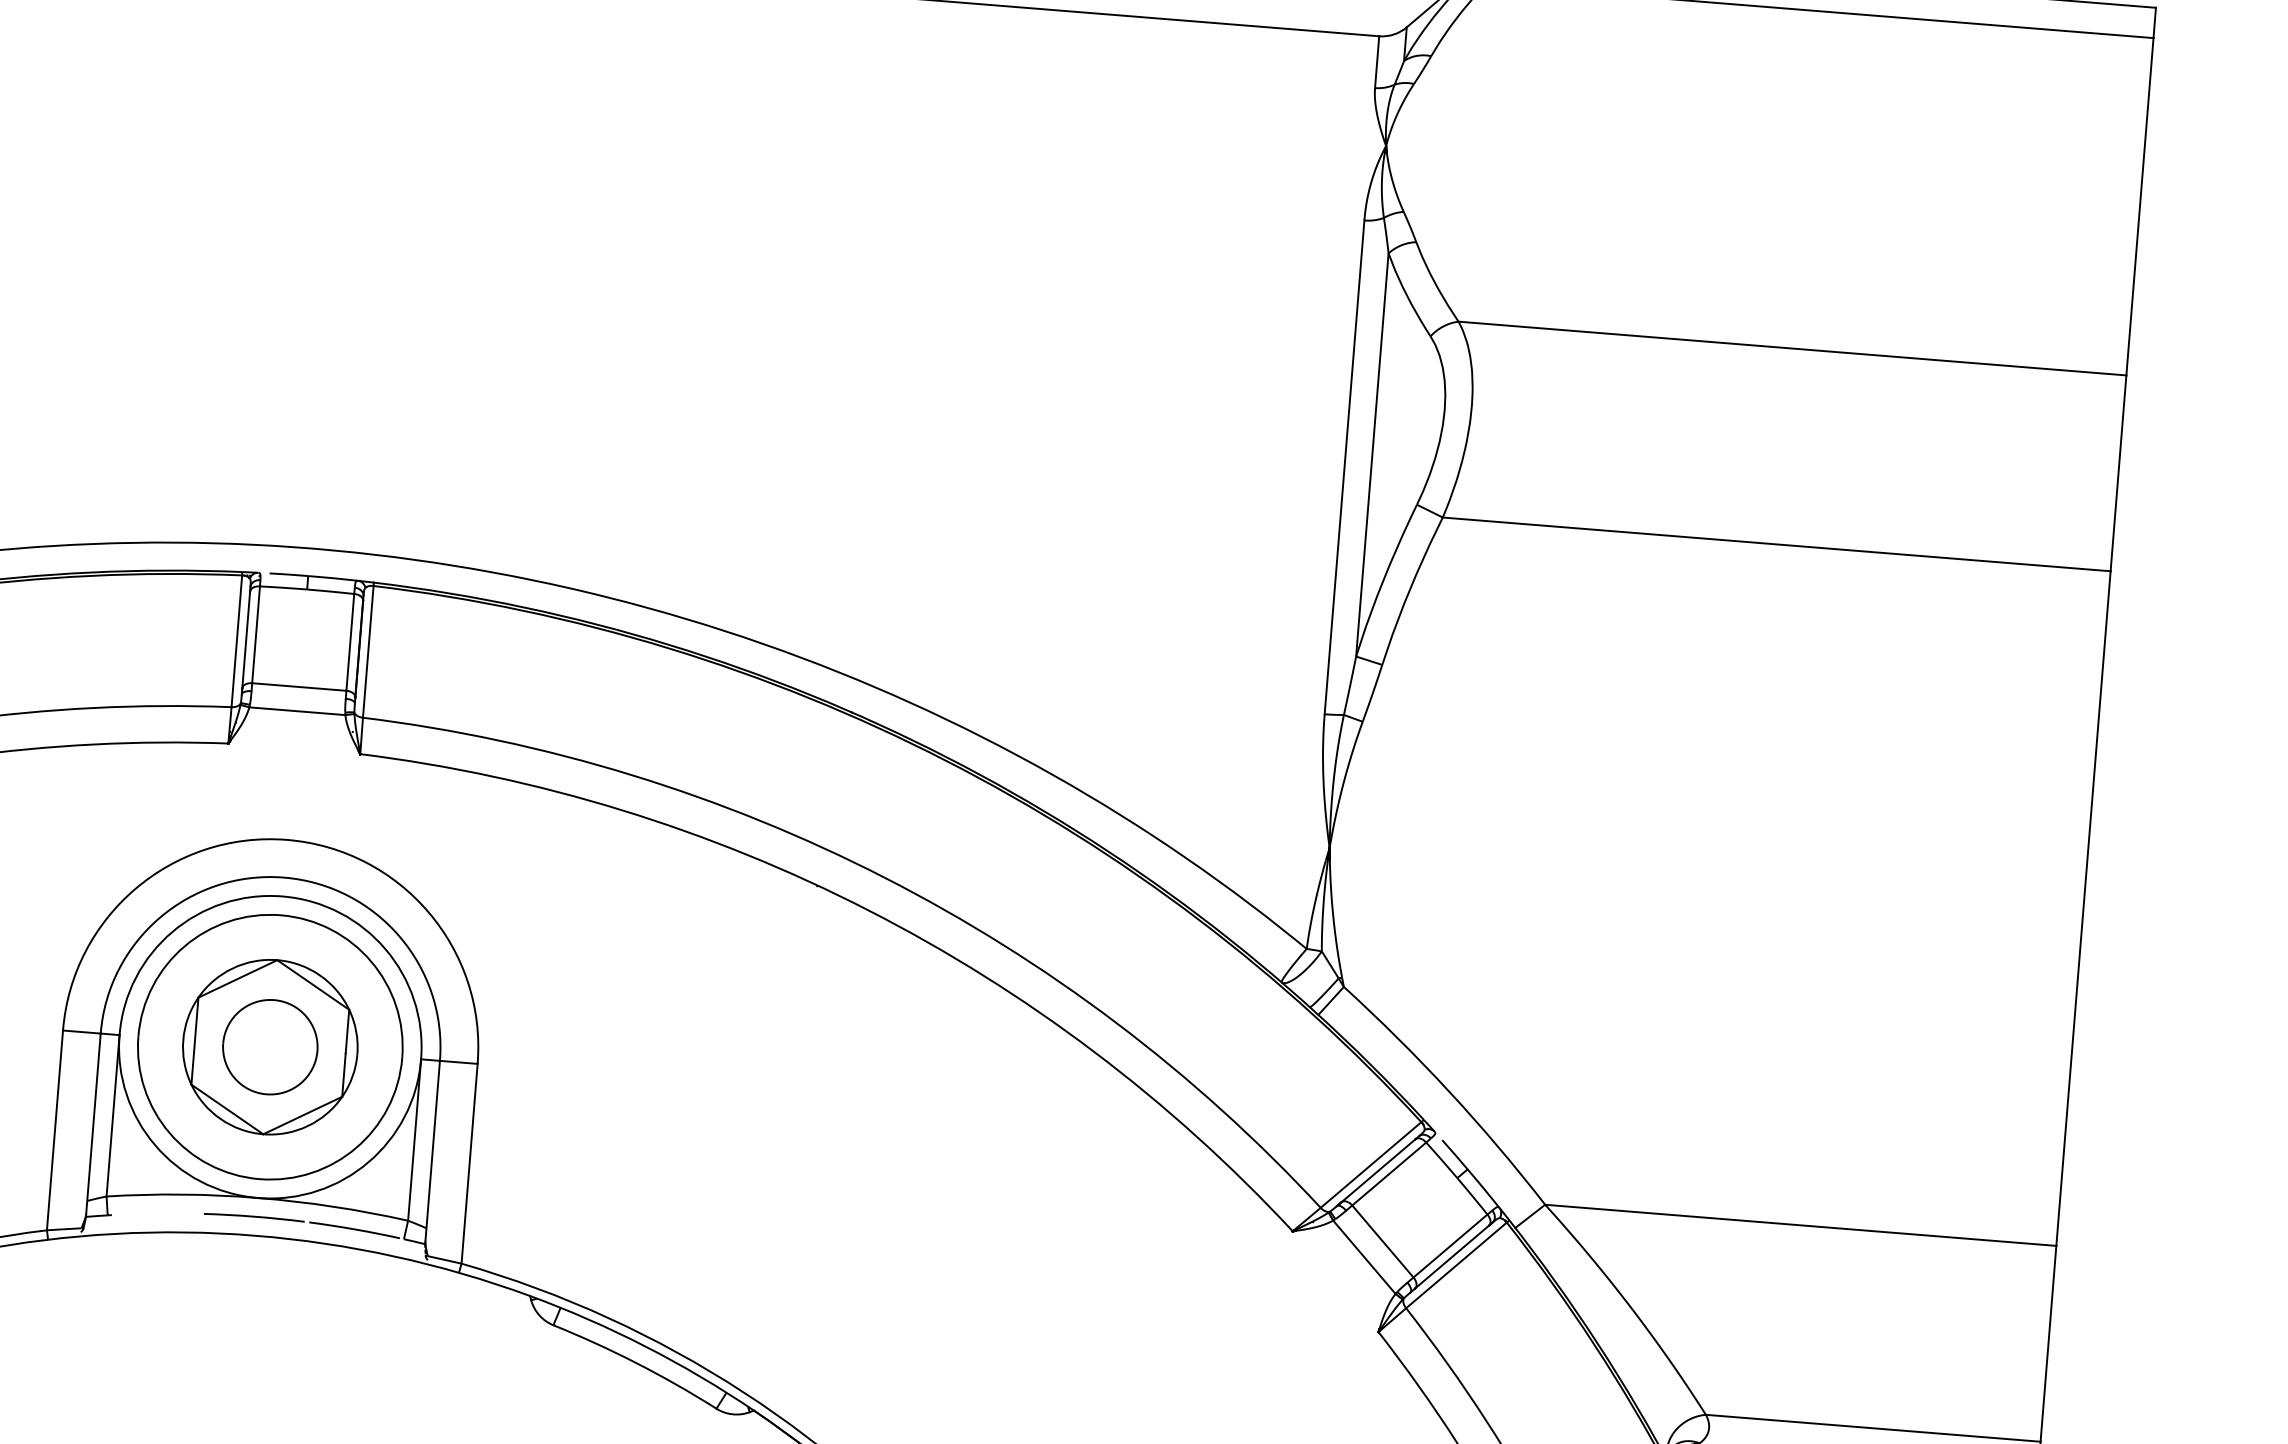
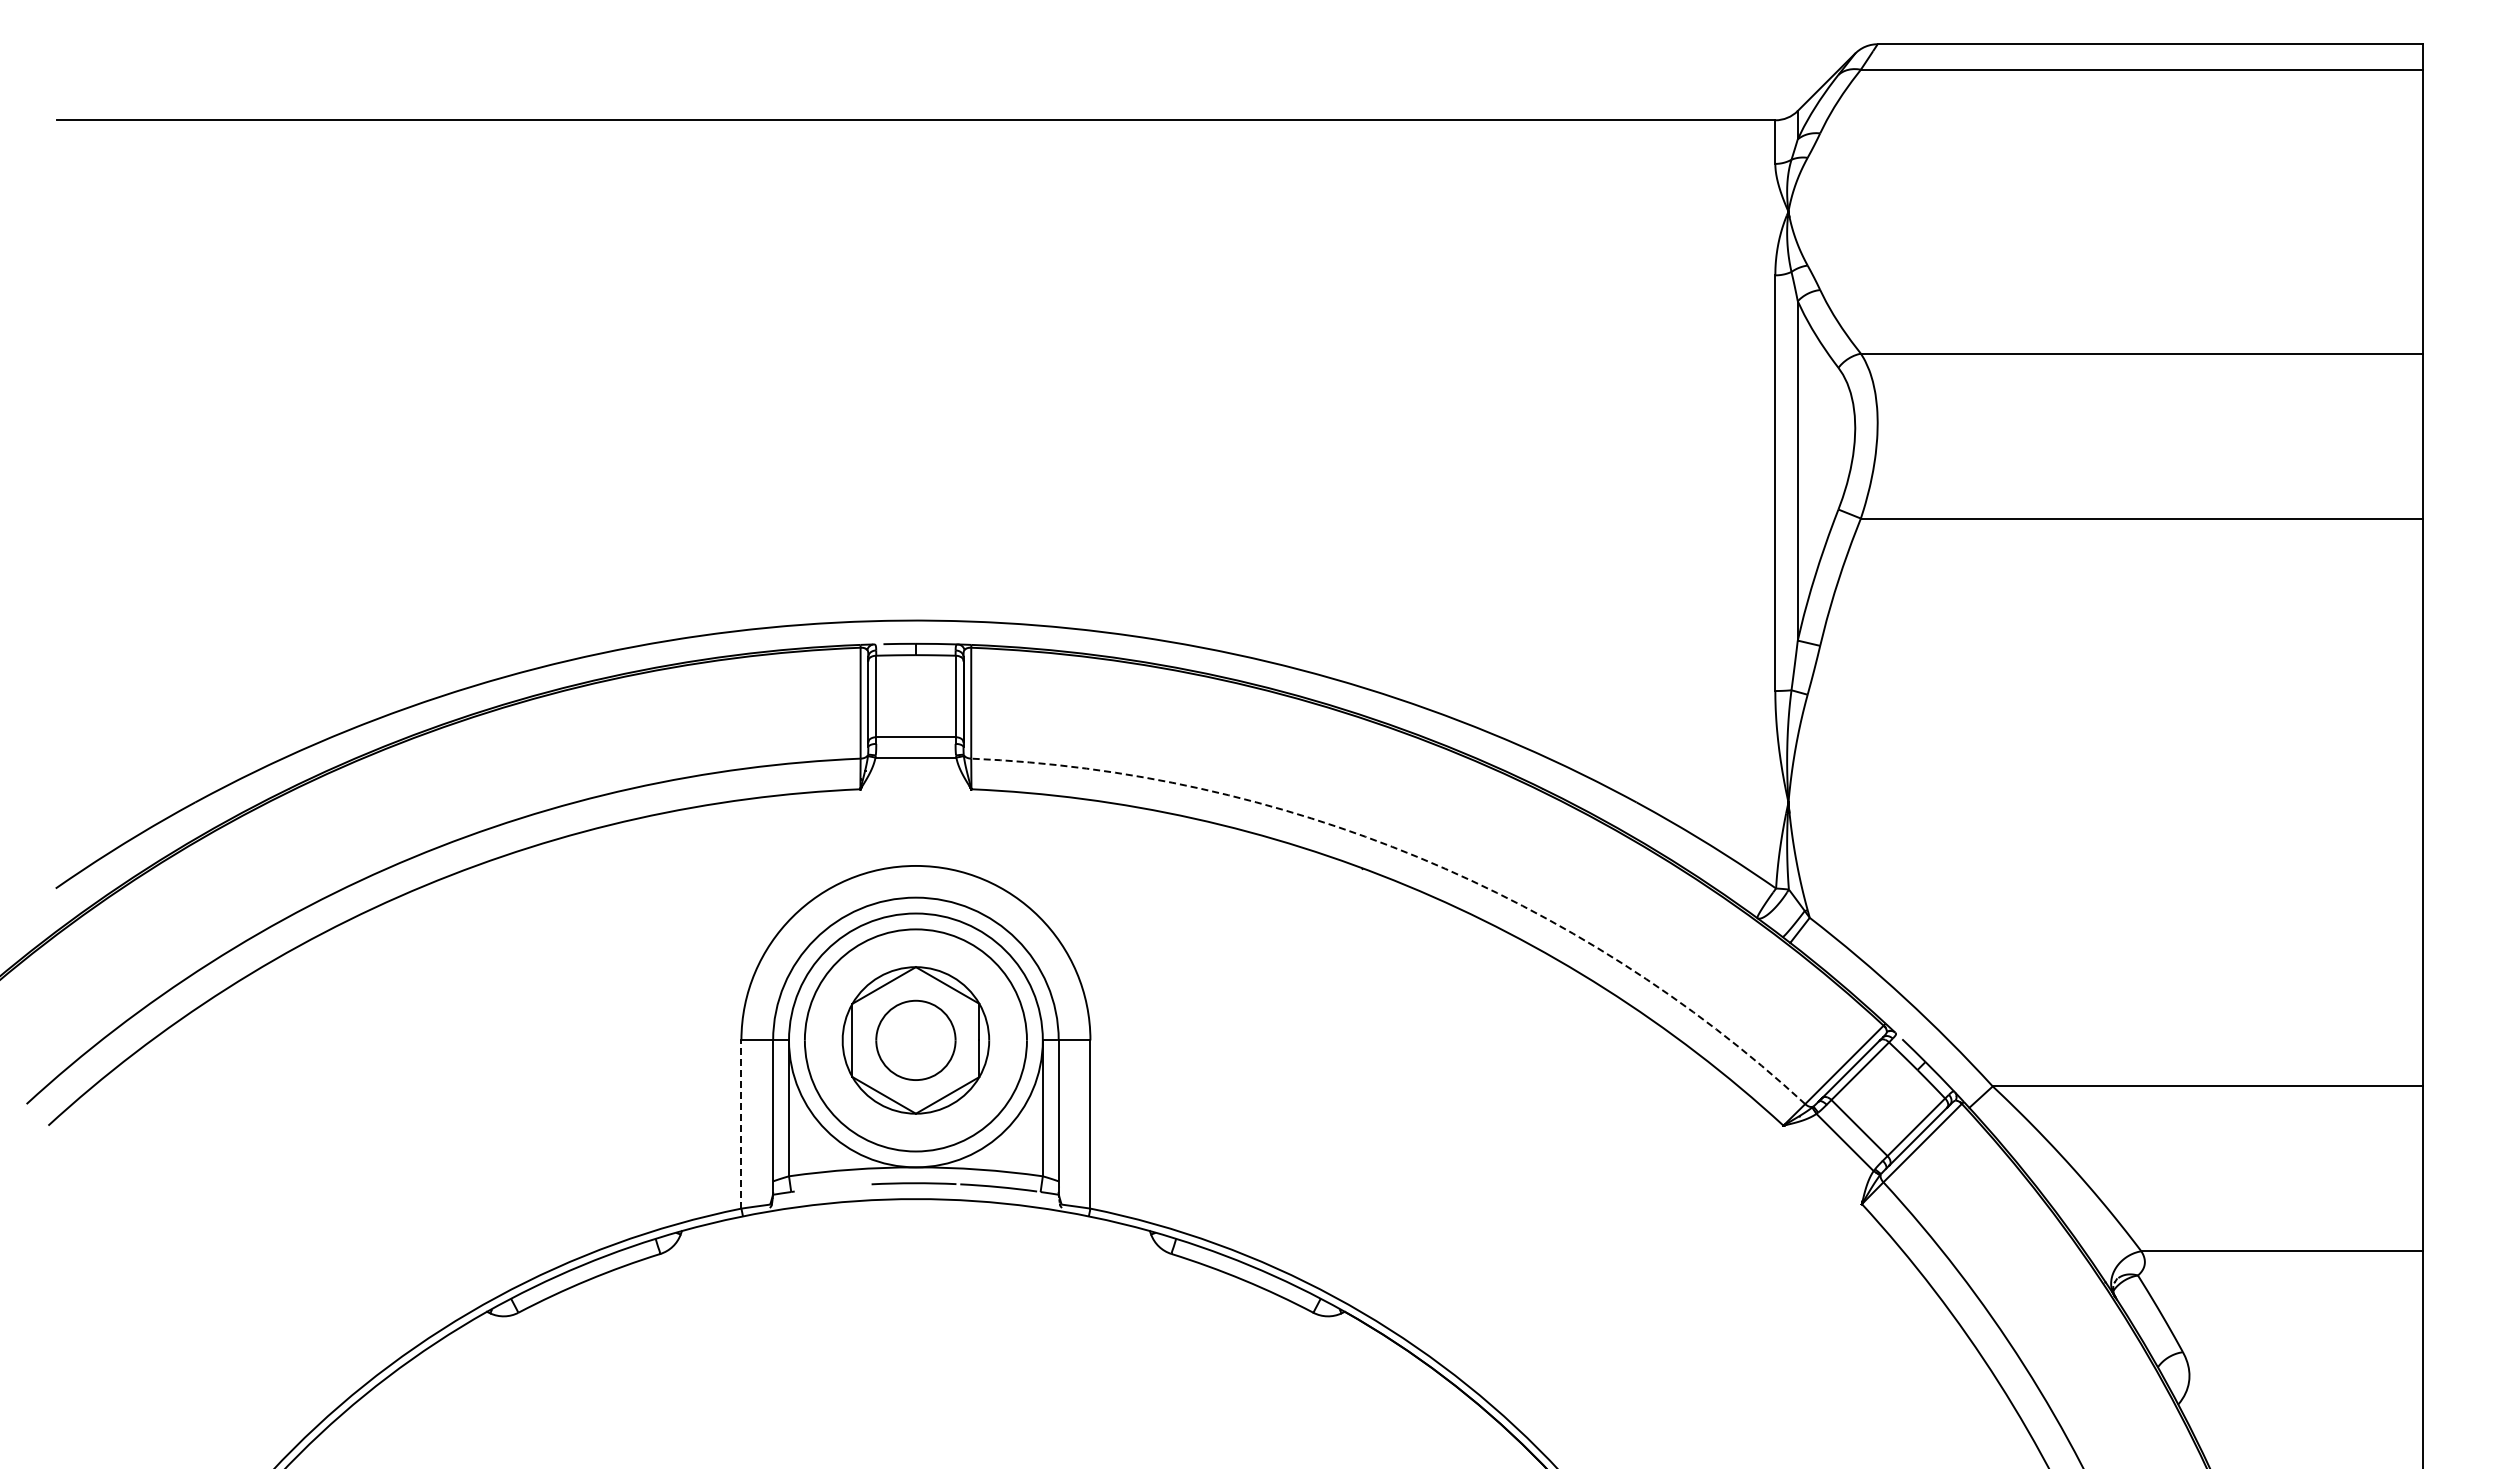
arc: (884, 877) -> (1418, 857), solid -> dashed
line: (55, 1130) -> (741, 1124), solid -> dashed

